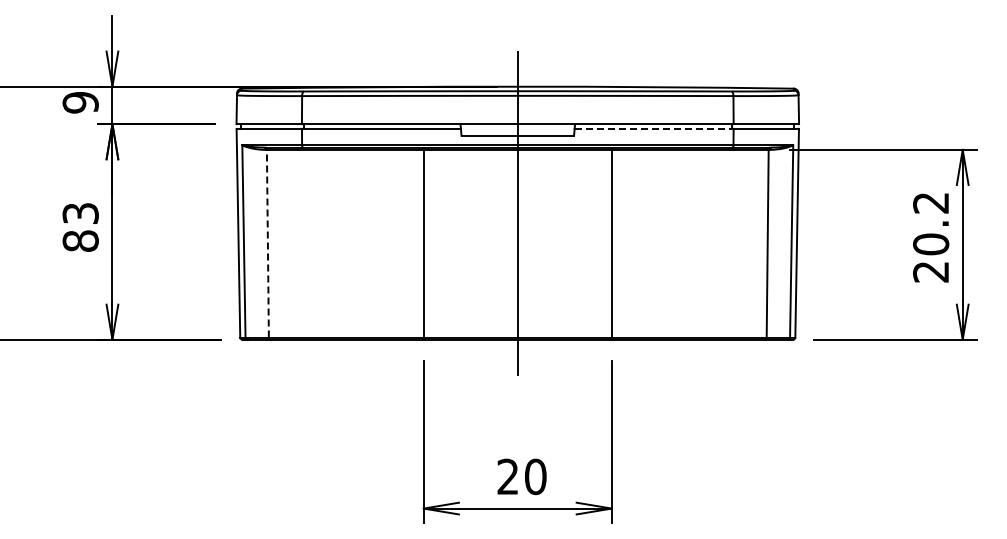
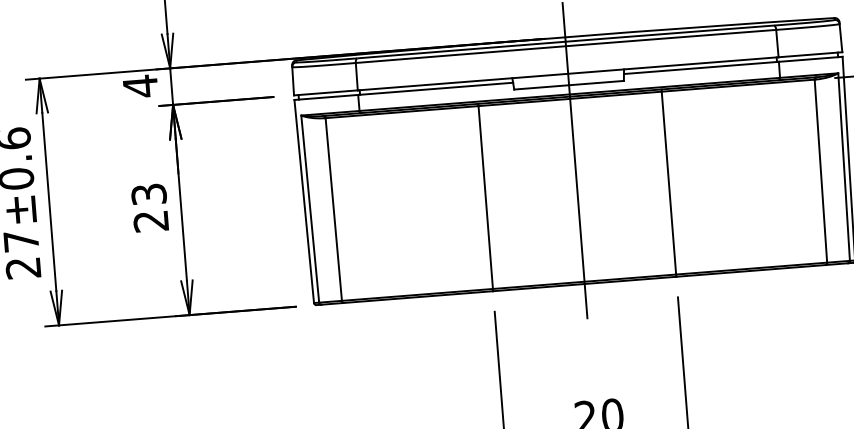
text: (80, 102) -> (140, 86), 9 -> 4
line: (654, 128) -> (701, 67), dashed -> solid
text: (80, 240) -> (150, 220), 83 -> 23
line: (267, 243) -> (333, 209), dashed -> solid

